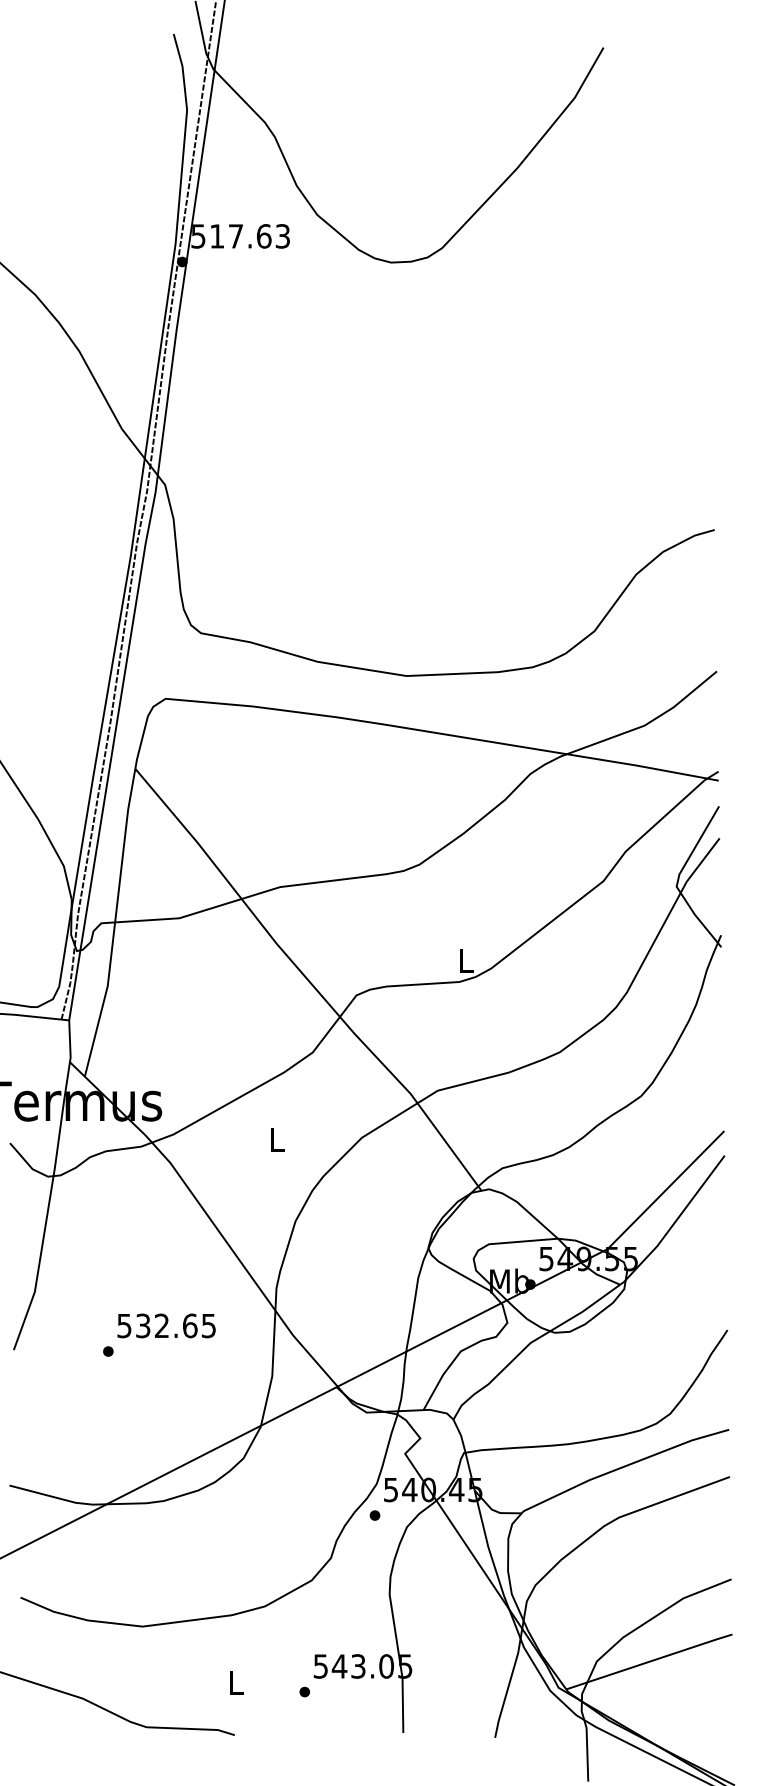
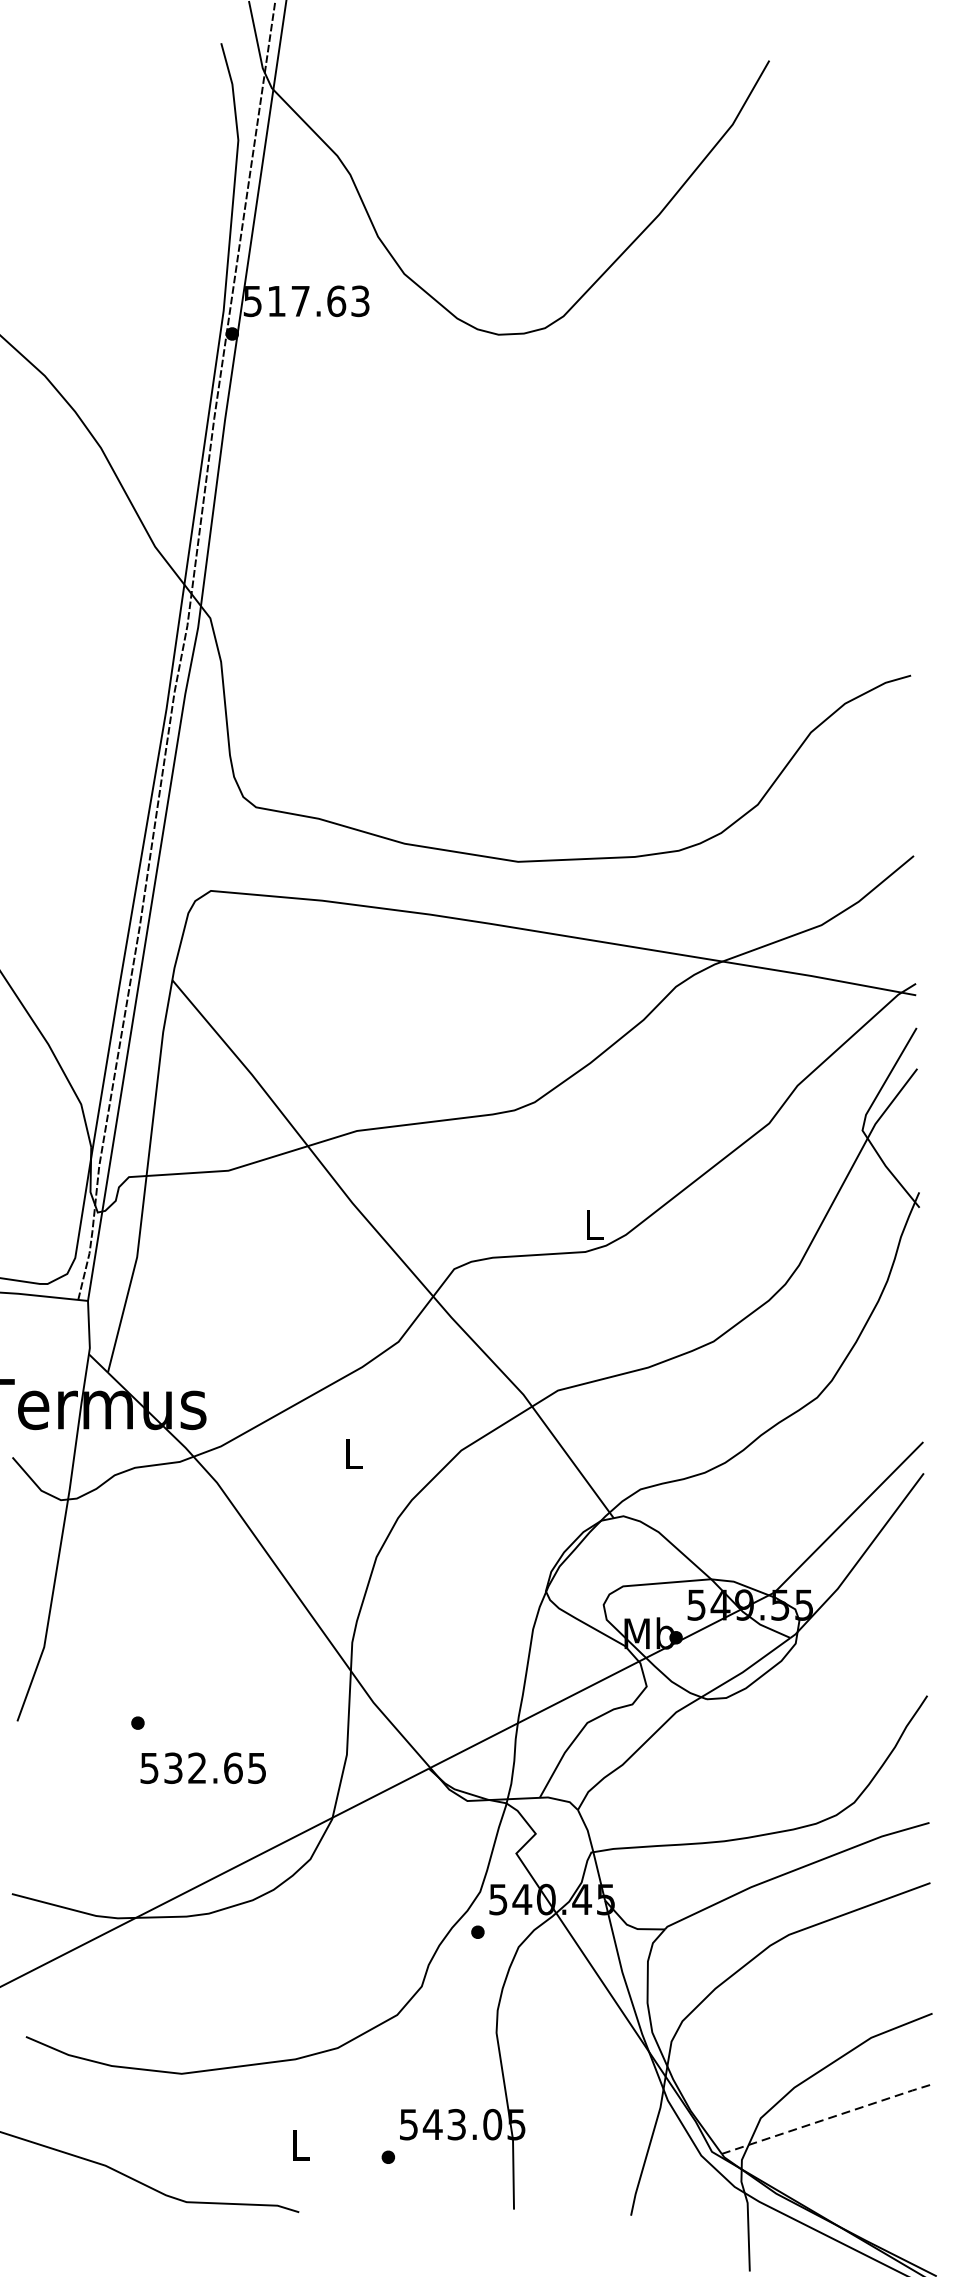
text: (166, 1325) -> (203, 1767), moved
line: (650, 1661) -> (829, 2118), solid -> dashed

